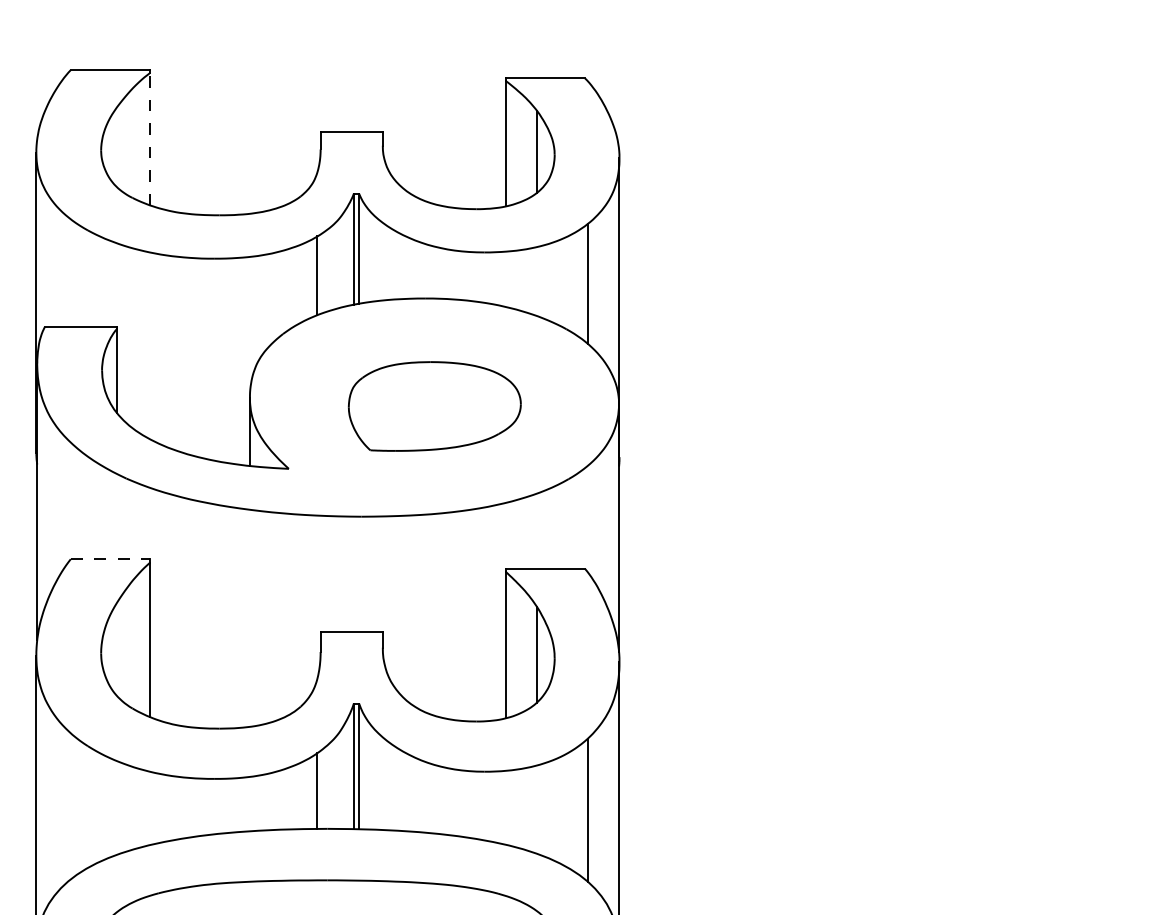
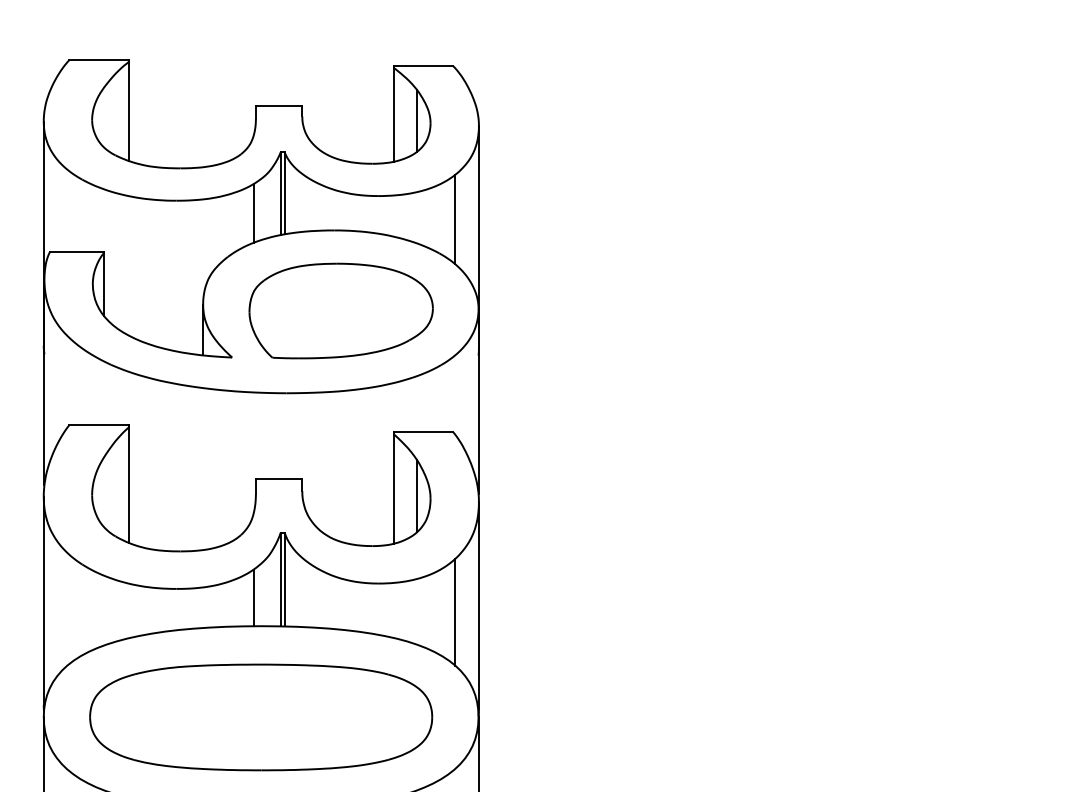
line: (149, 139) -> (128, 111), dashed -> solid
part: (433, 405) -> (340, 310), size x1.43
line: (111, 558) -> (99, 424), dashed -> solid

